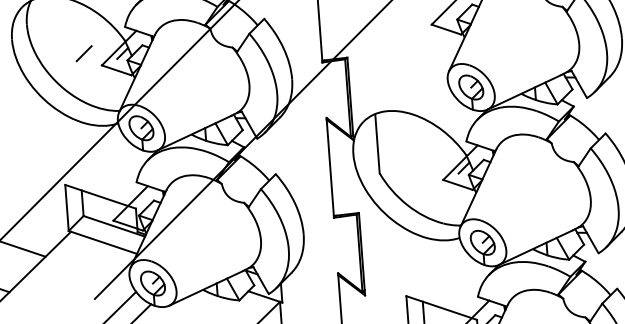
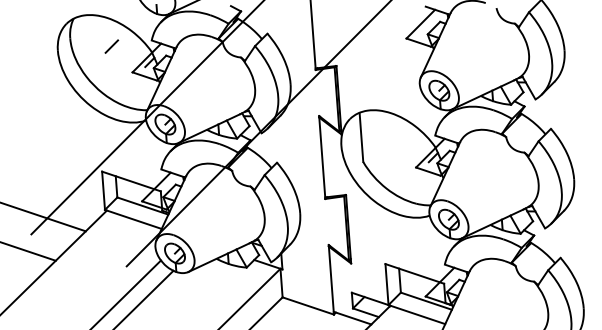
line: (83, 53) -> (111, 46), moved

